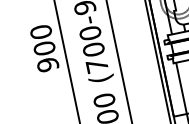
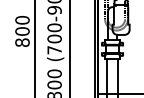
text: (47, 64) -> (22, 42), 900 -> 800

